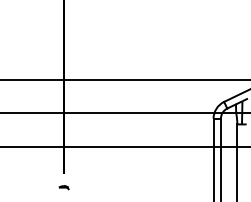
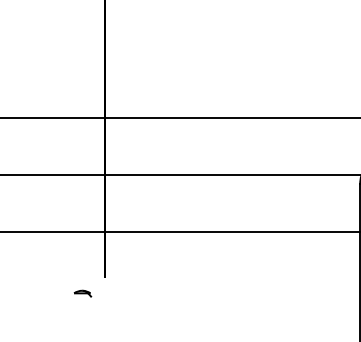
part: (63, 187) -> (81, 293), moved

